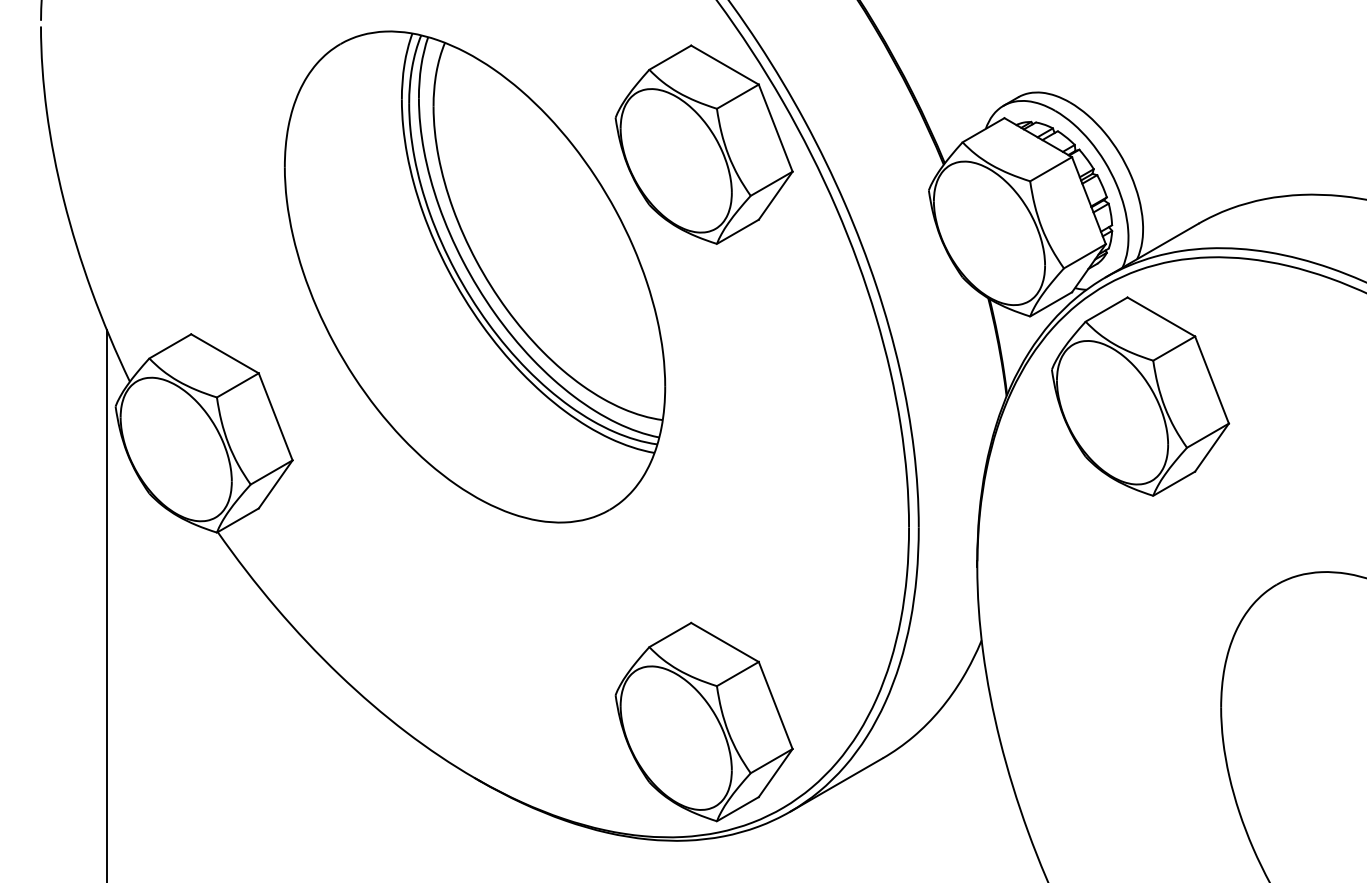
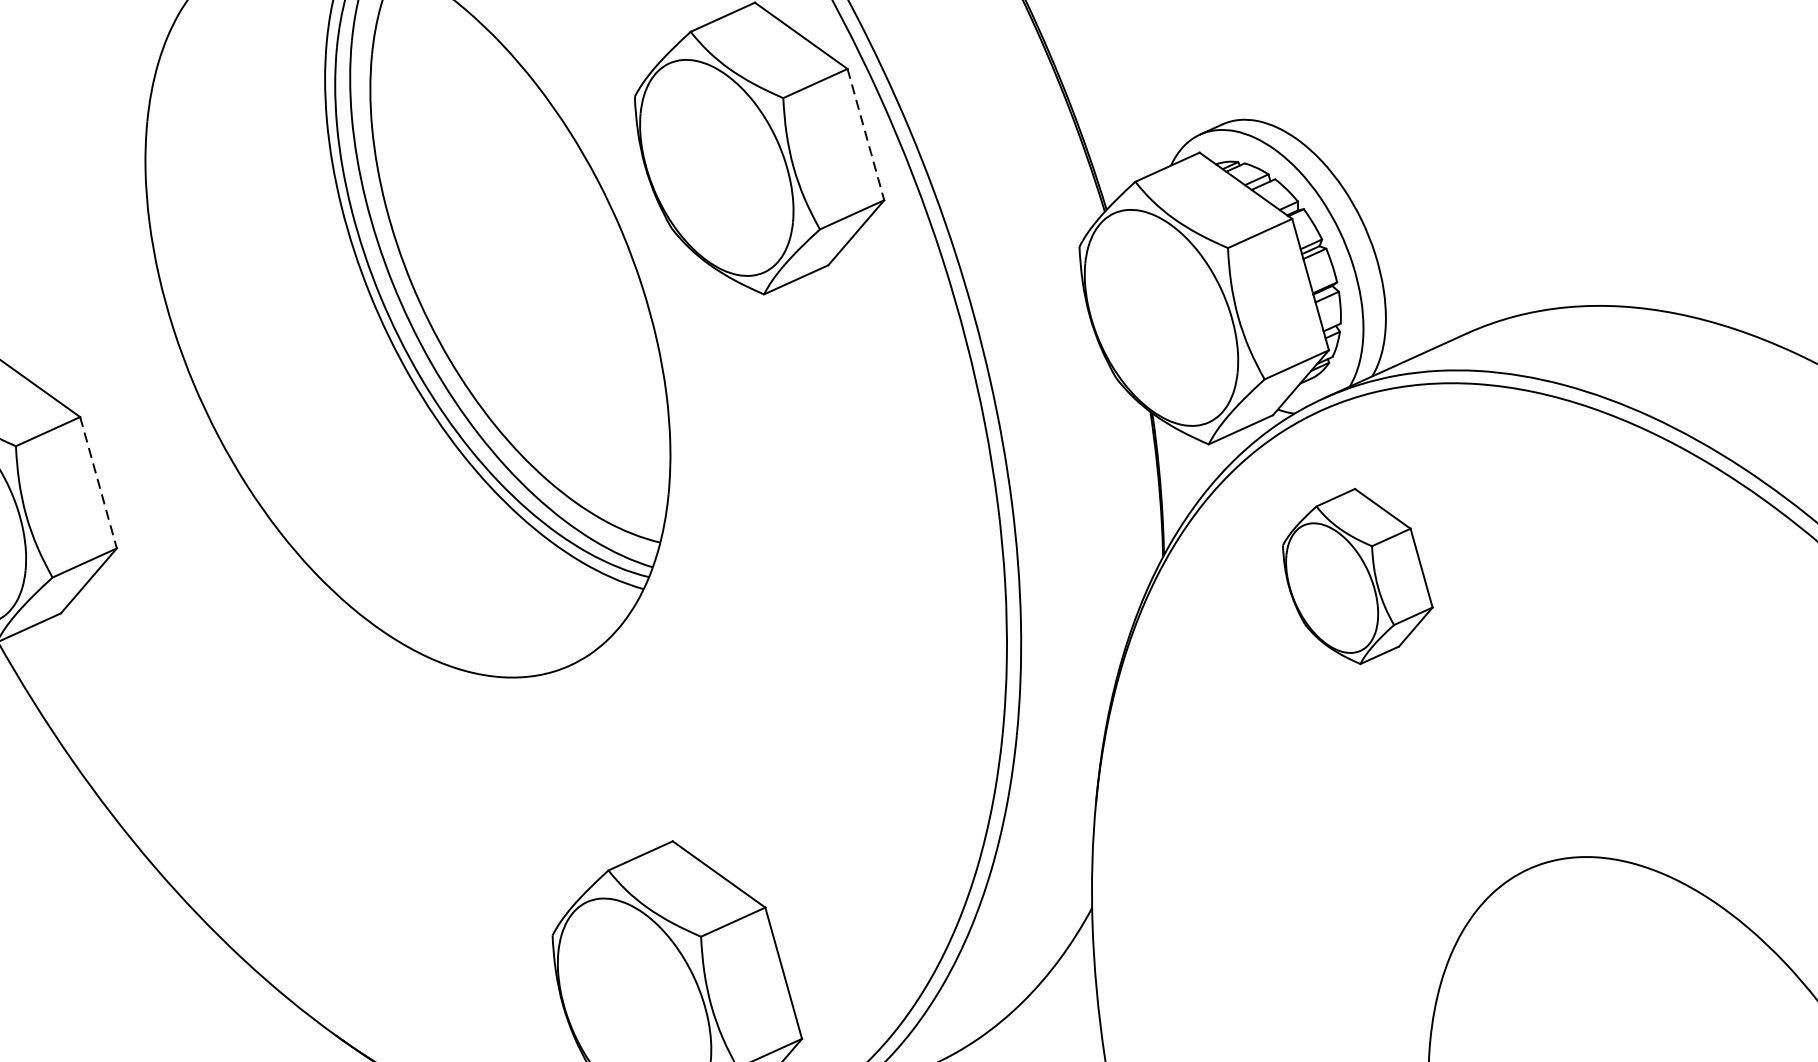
line: (775, 128) -> (865, 135), solid -> dashed
part: (1140, 396) -> (1357, 576), size x0.6
line: (275, 416) -> (98, 482), solid -> dashed

